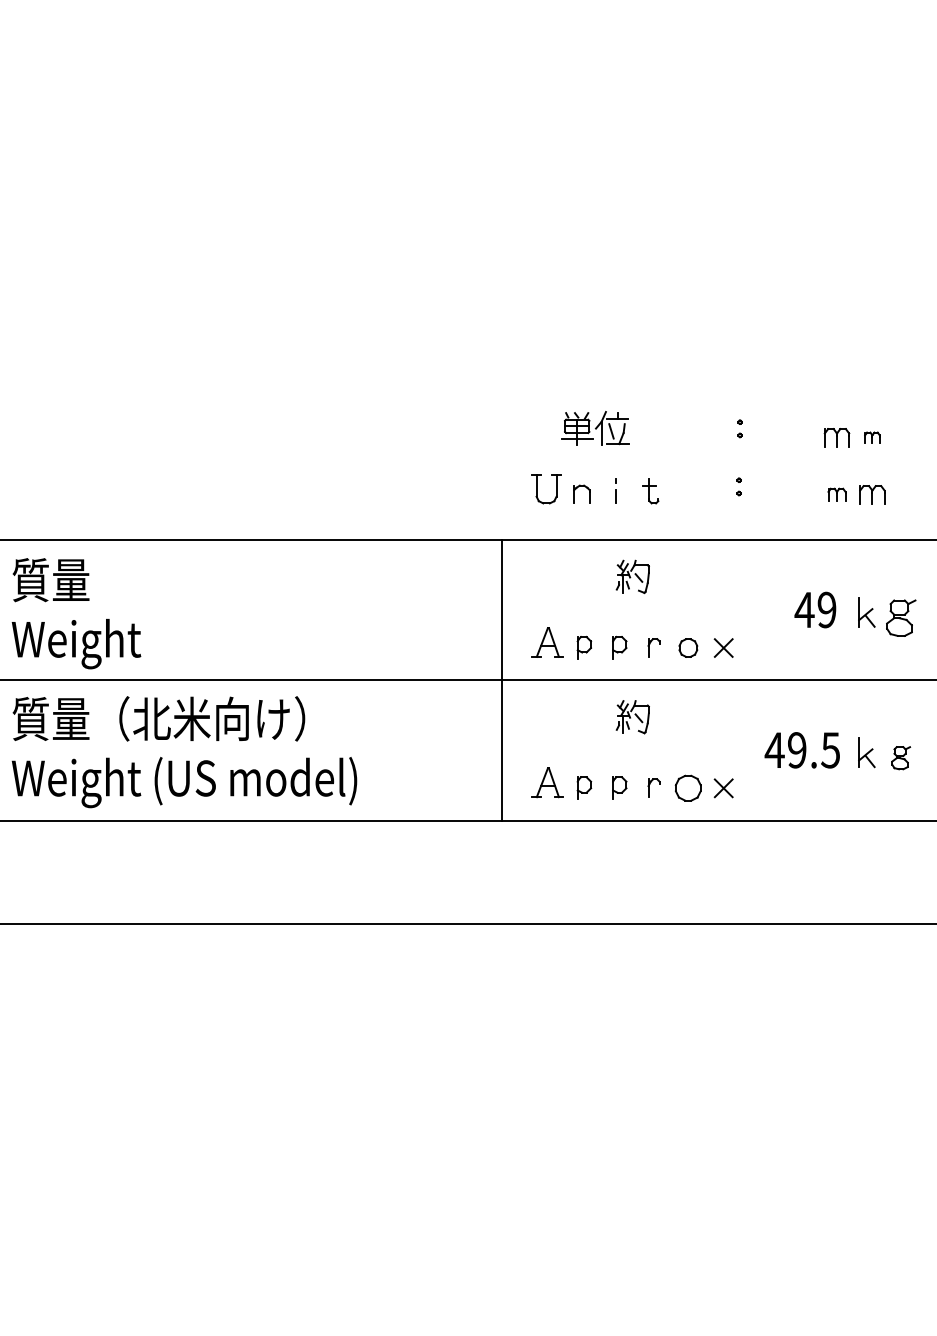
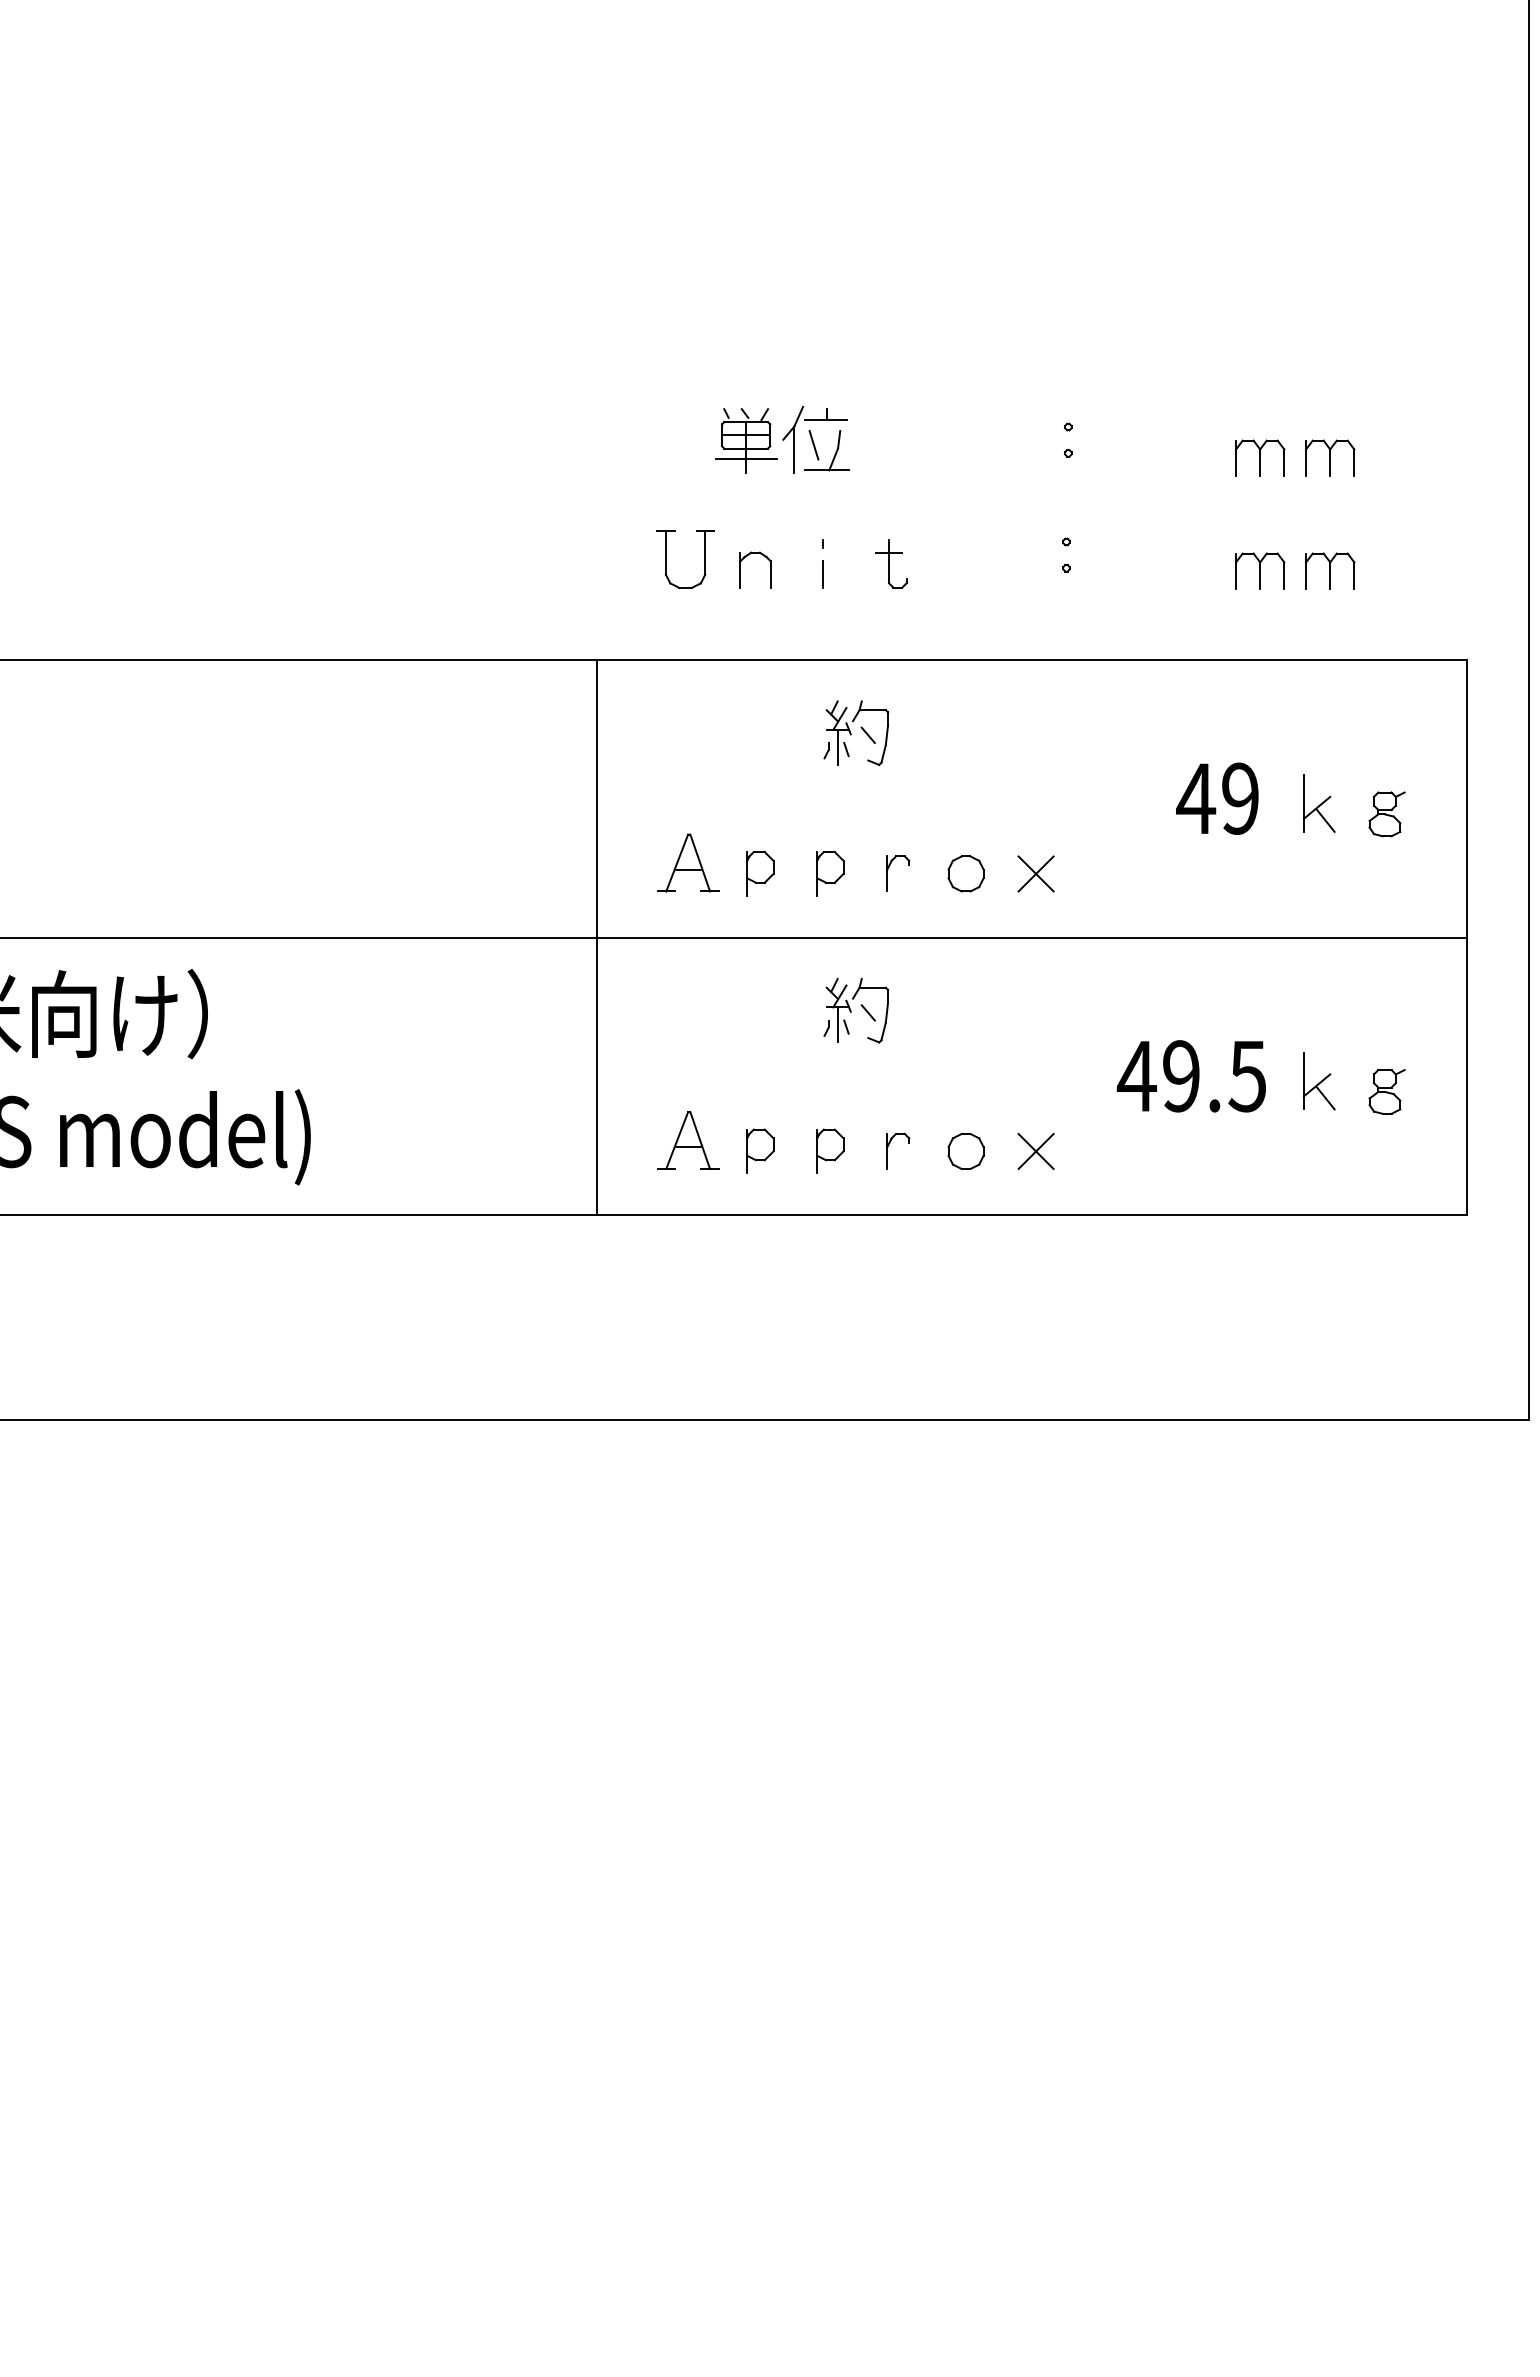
part: (872, 437) -> (1330, 457), size x1.67
part: (836, 494) -> (1259, 570), size x1.43
part: (900, 617) -> (1385, 813), size x0.62
part: (688, 788) -> (966, 1151), size x0.71

